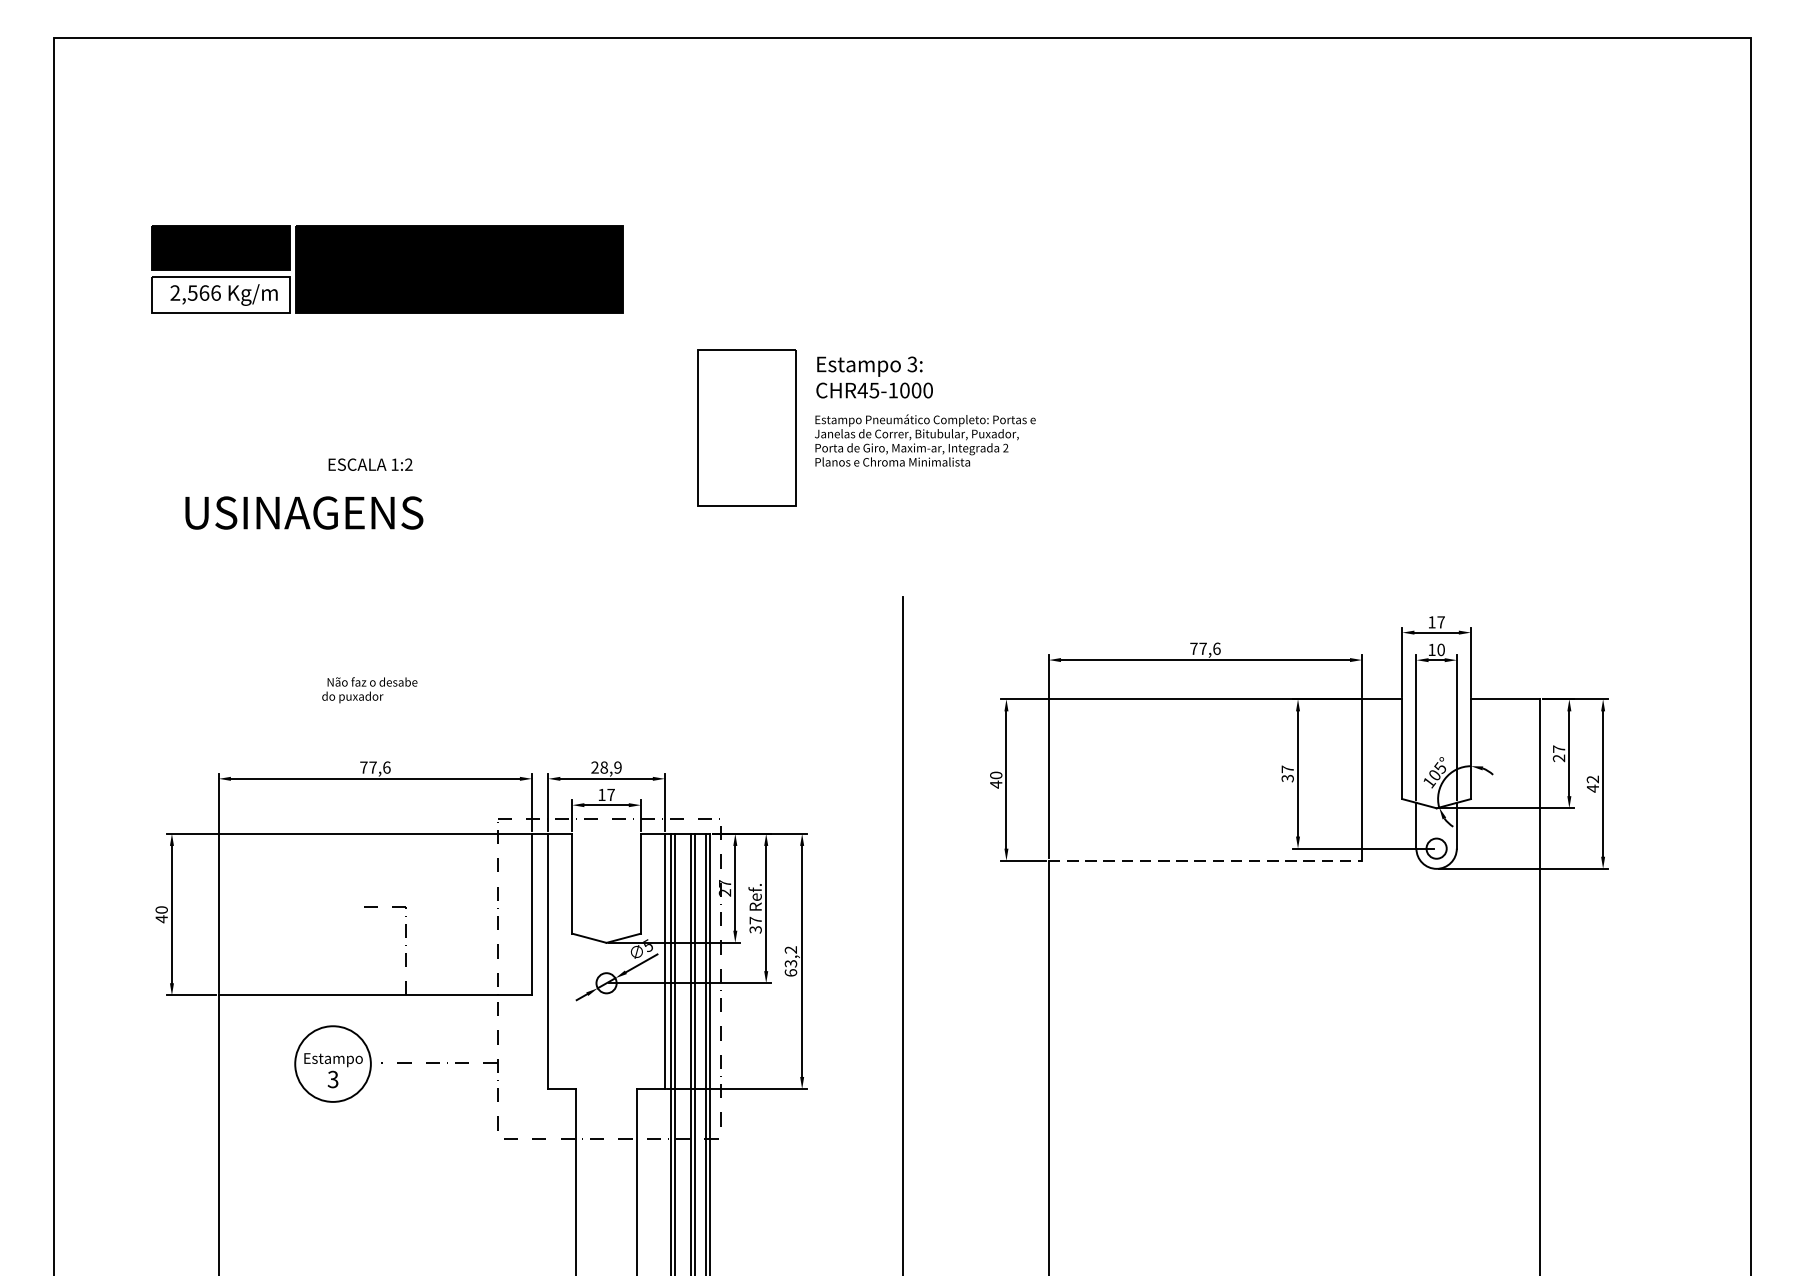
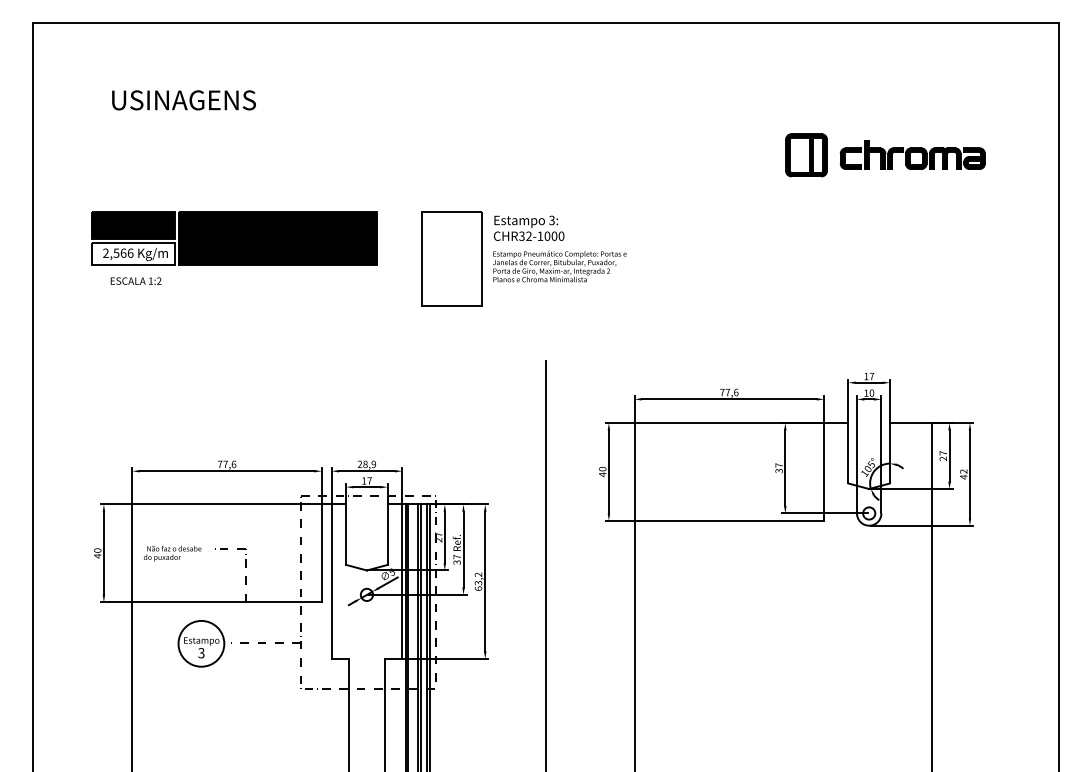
part: (1463, 257) -> (885, 155), added
part: (387, 268) -> (234, 238), moved
text: (866, 389) -> (524, 235), CHR45-1000 -> CHR32-1000
text: (369, 463) -> (135, 280), moved
text: (303, 513) -> (183, 100), moved
text: (369, 690) -> (172, 553), moved
line: (1205, 860) -> (729, 520), dashed -> solid

